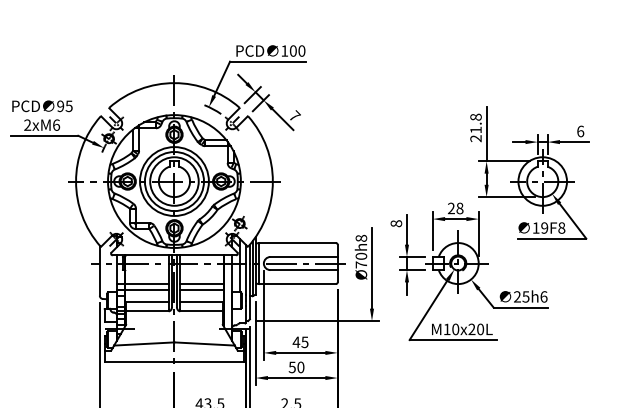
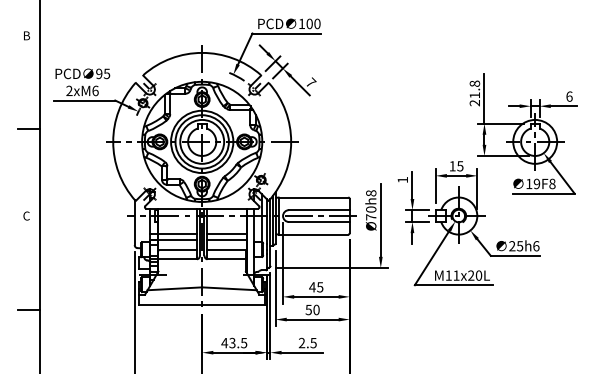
text: (455, 208) -> (456, 166), 28 -> 15
text: (395, 223) -> (402, 179), 8 -> 1
text: (455, 329) -> (456, 275), M10x20L -> M11x20L

